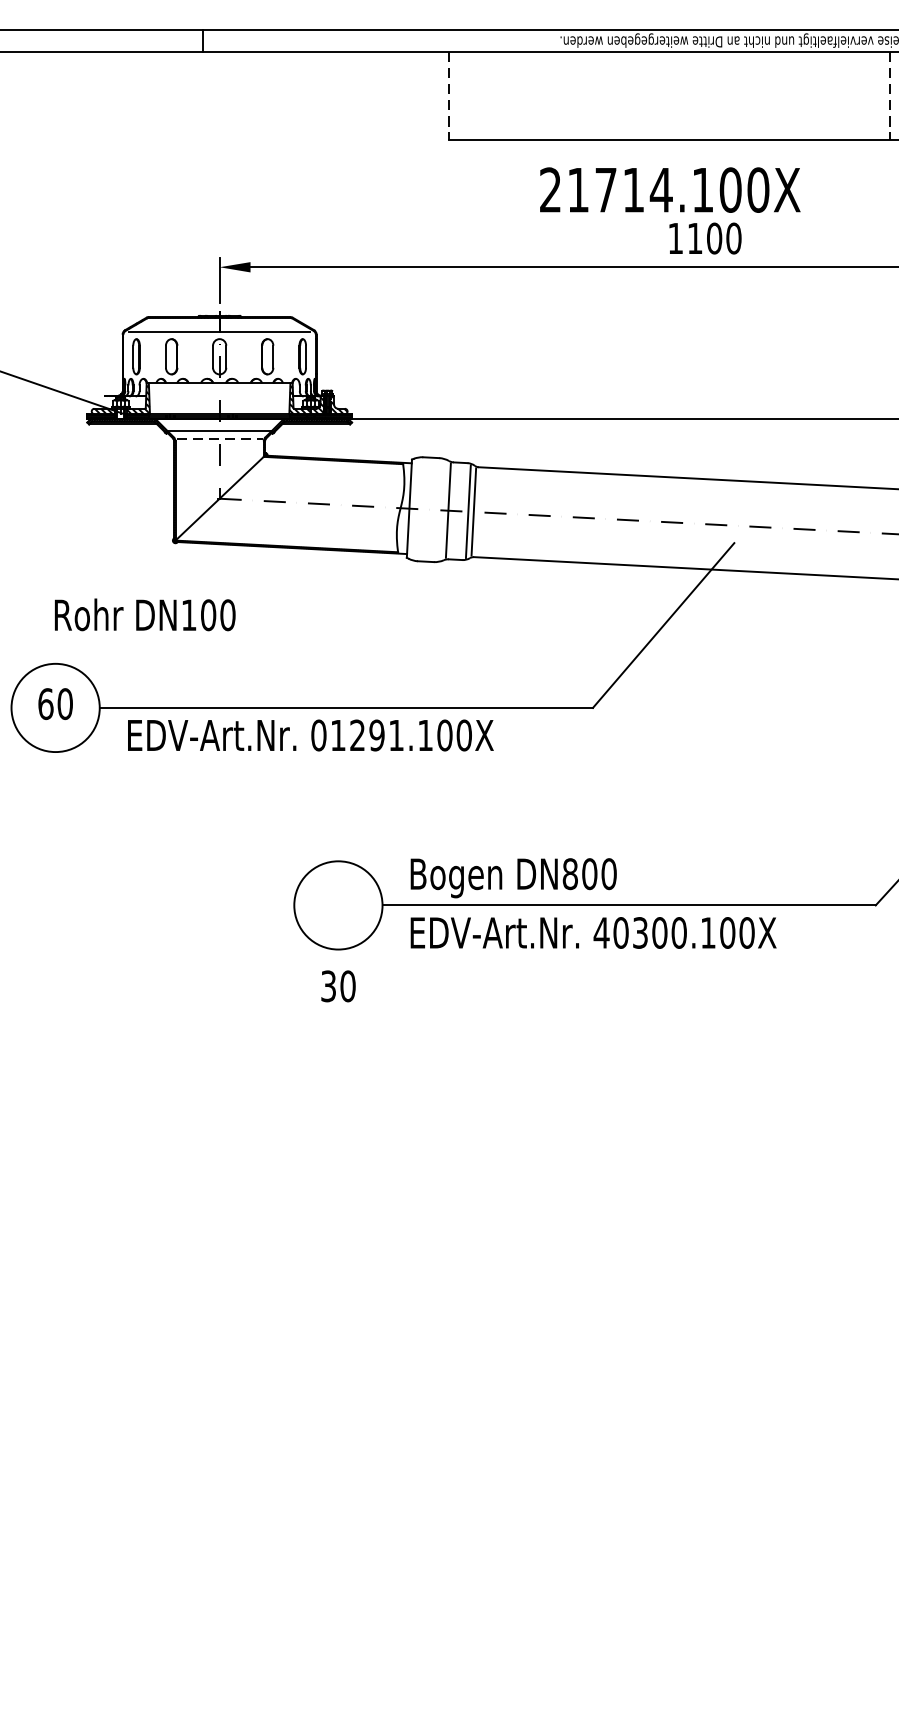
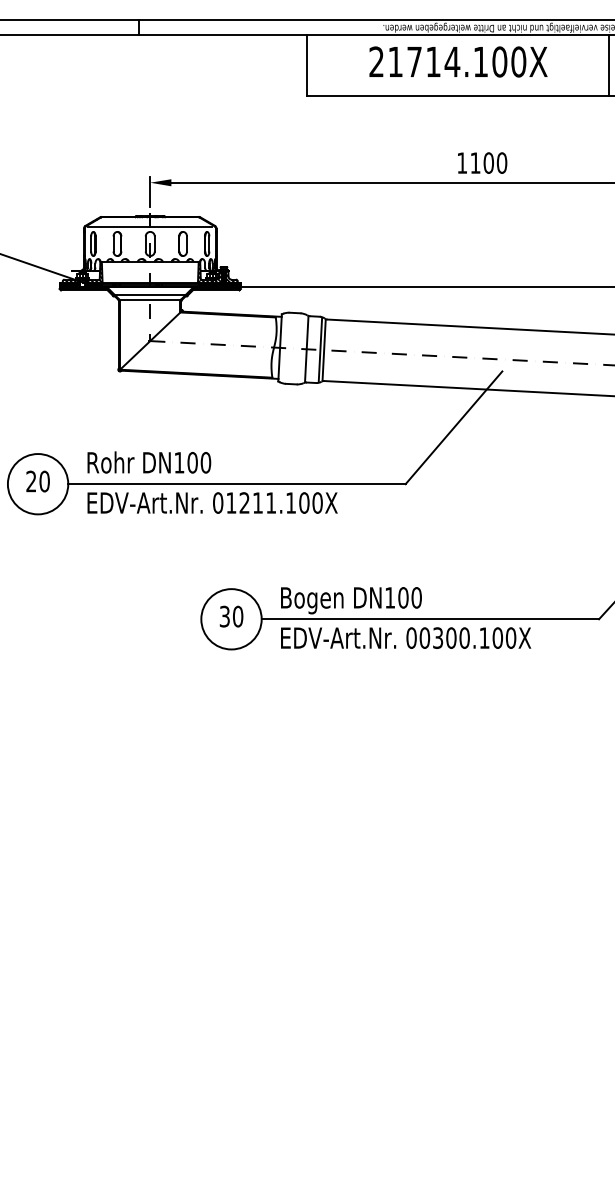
line: (449, 97) -> (307, 66), dashed -> solid
line: (890, 97) -> (609, 66), dashed -> solid
text: (670, 189) -> (458, 61), moved
line: (219, 439) -> (150, 300), dashed -> solid
text: (145, 614) -> (149, 462), moved
text: (46, 703) -> (31, 481), 60 -> 20
text: (376, 734) -> (257, 502), 01291.100X -> 01211.100X
text: (570, 873) -> (390, 597), DN800 -> DN100
text: (601, 932) -> (411, 637), 40300.100X -> 00300.100X
text: (338, 986) -> (231, 616), moved

